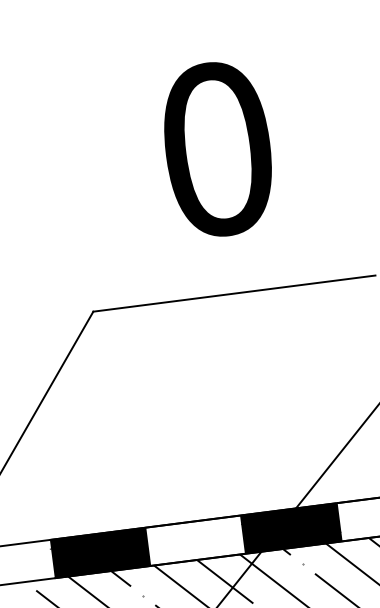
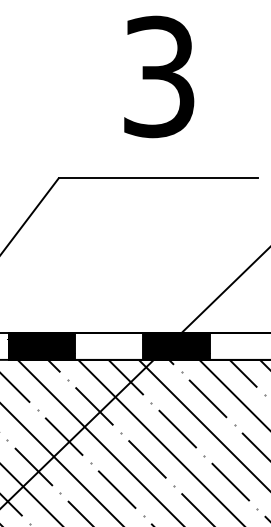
text: (217, 148) -> (159, 76), 0 -> 3

